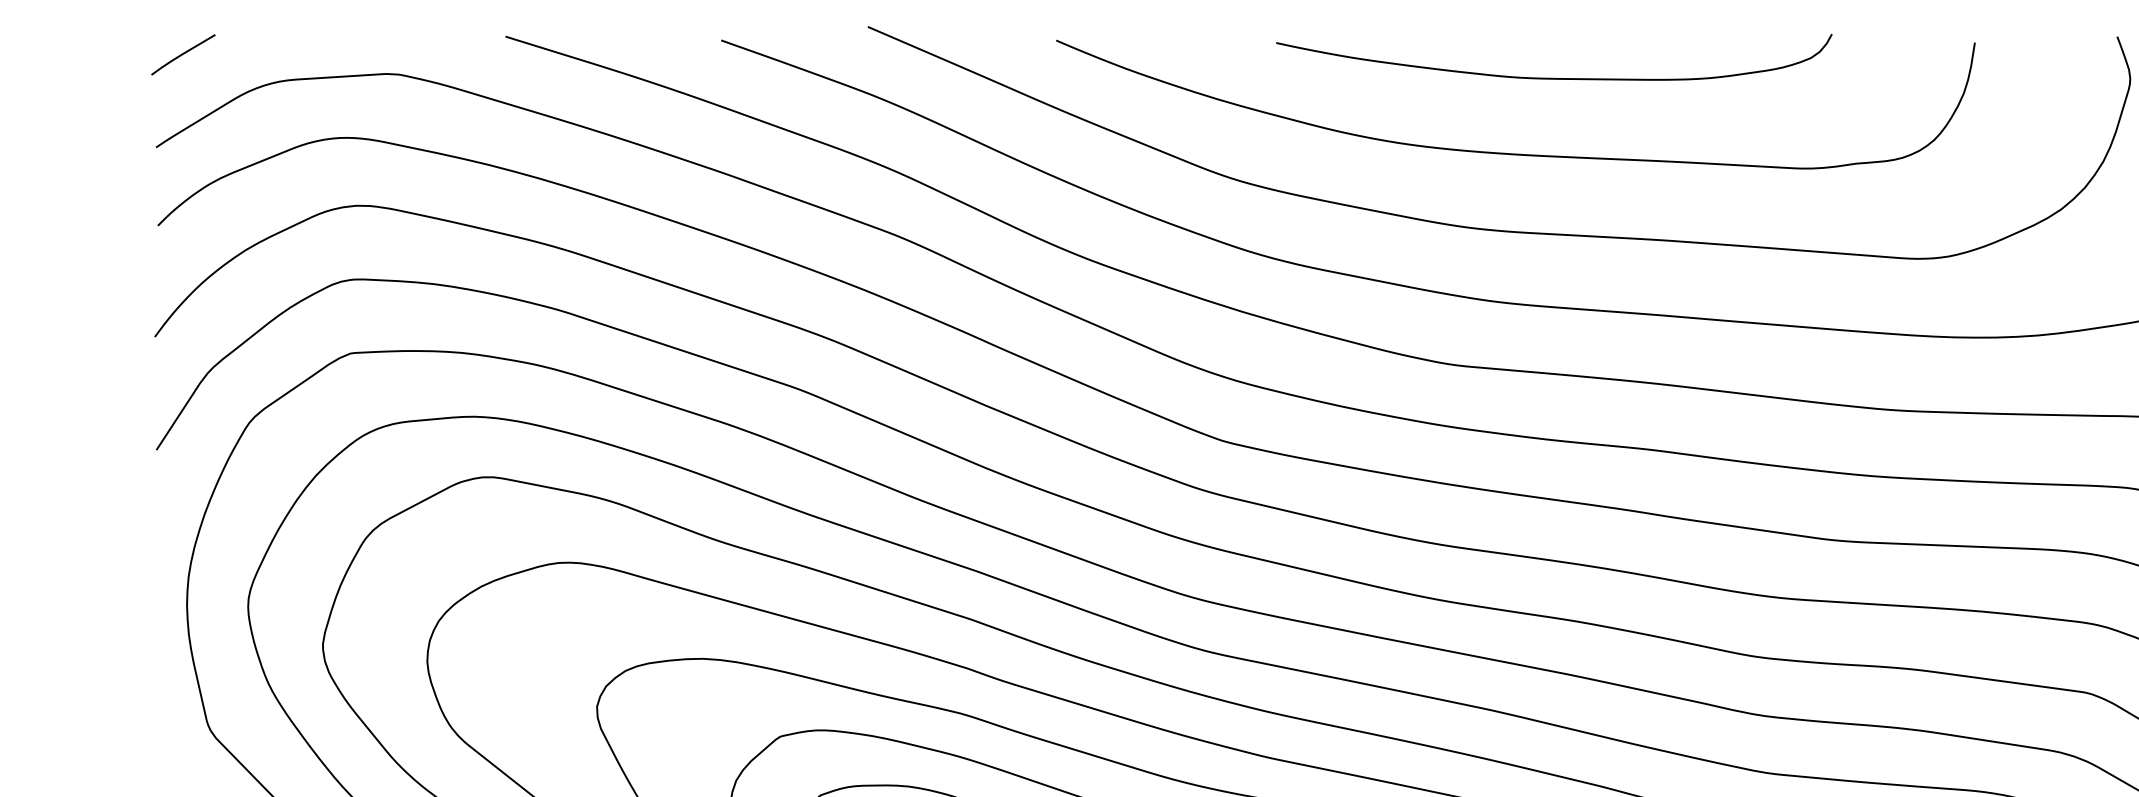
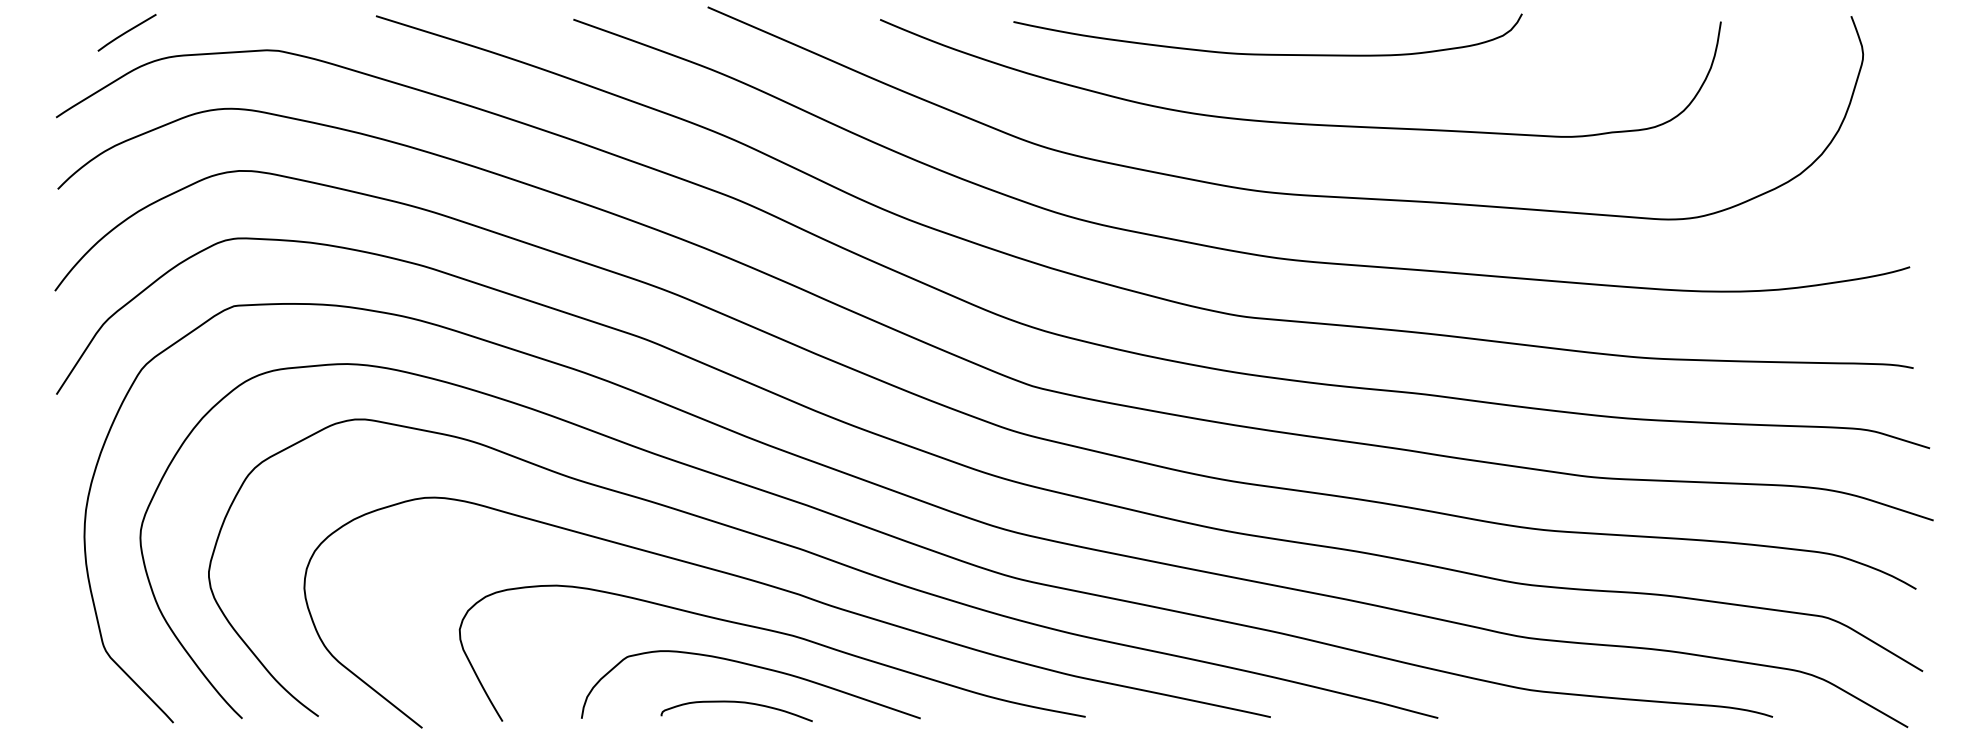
line: (182, 54) -> (126, 32), moved
curve: (1553, 77) -> (1267, 53), moved

